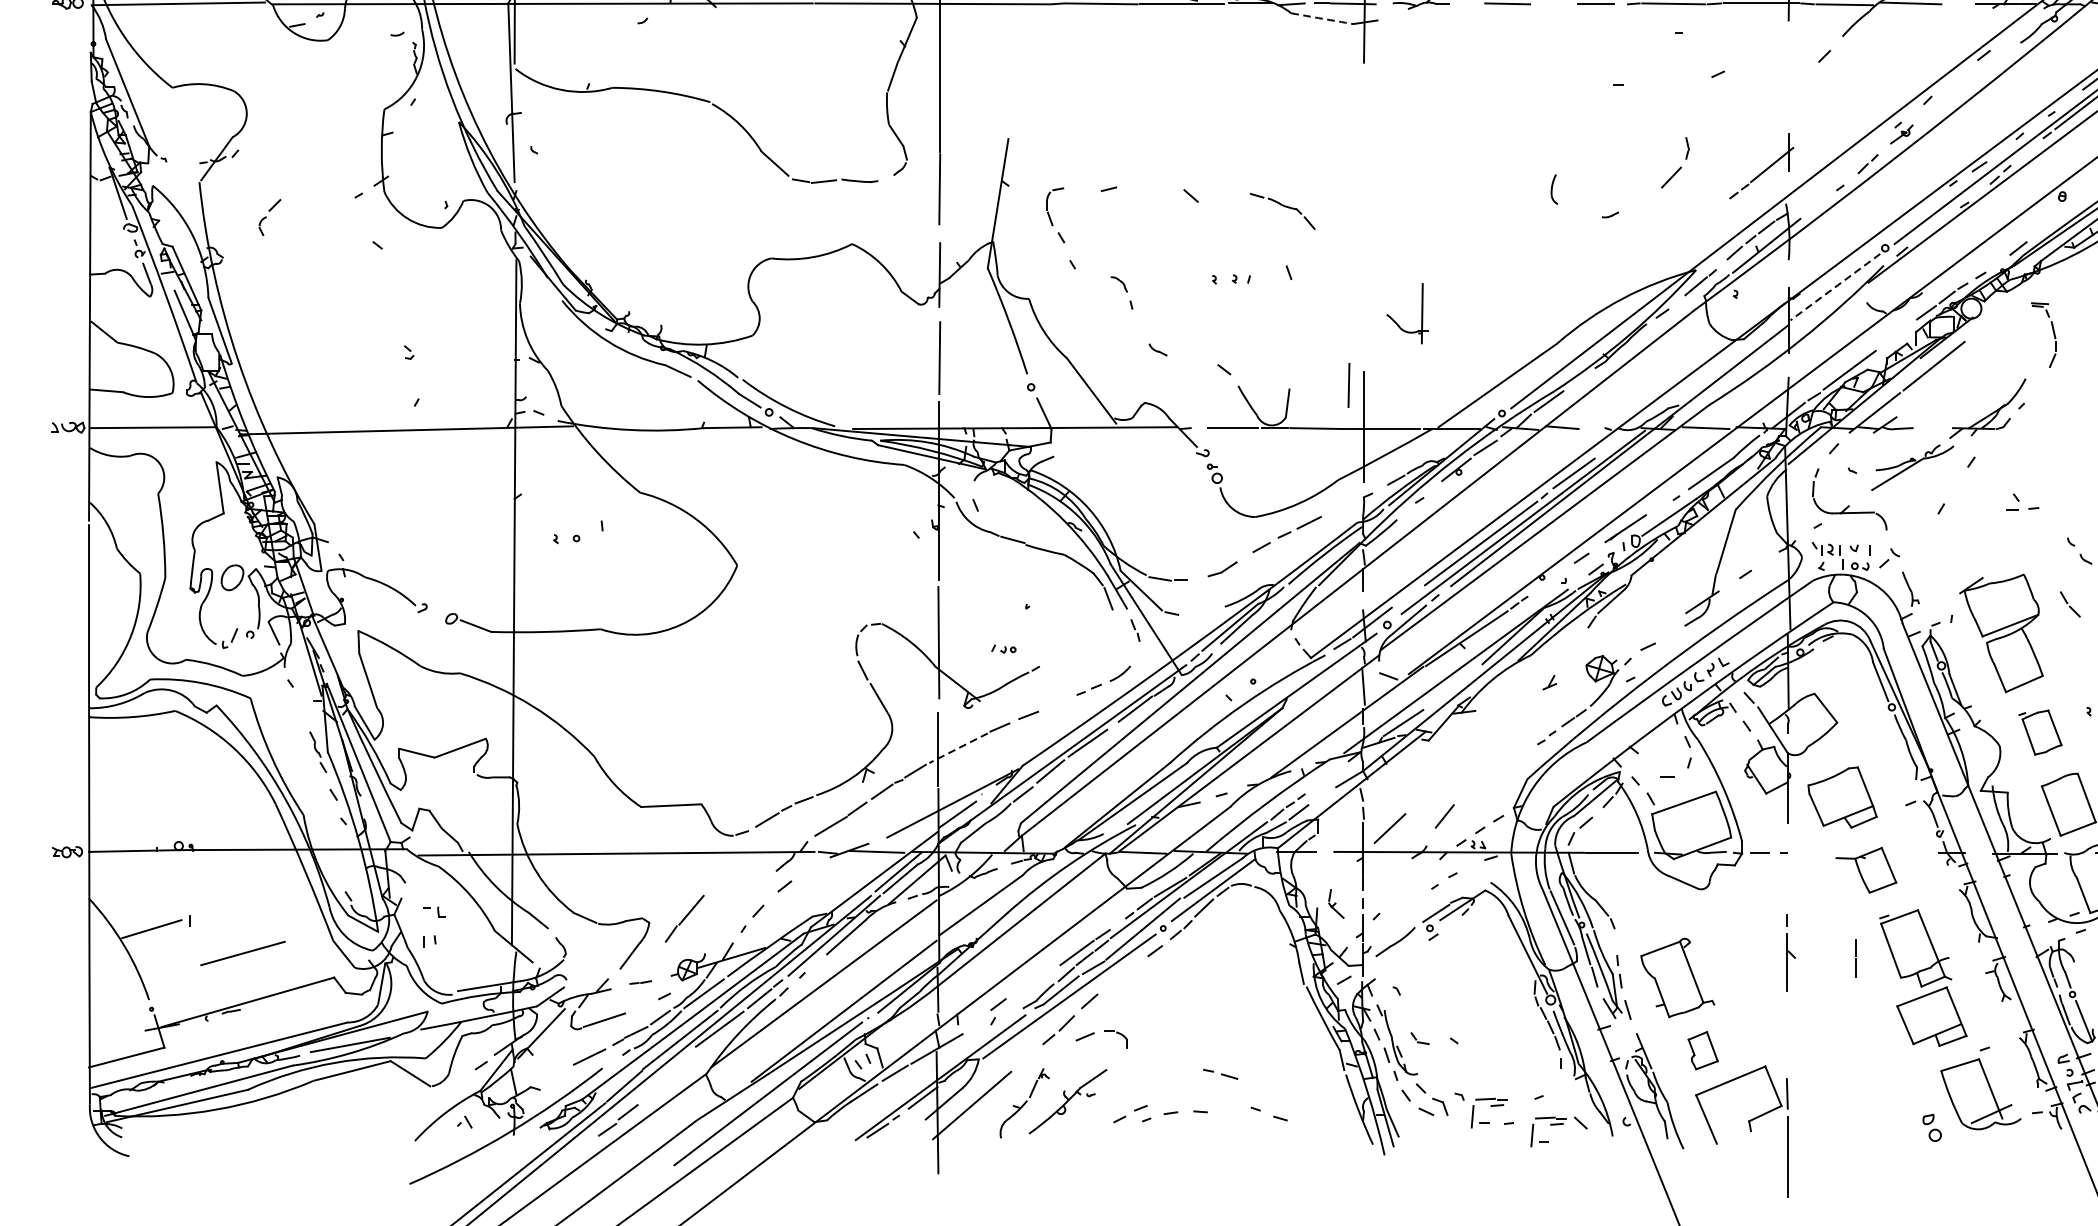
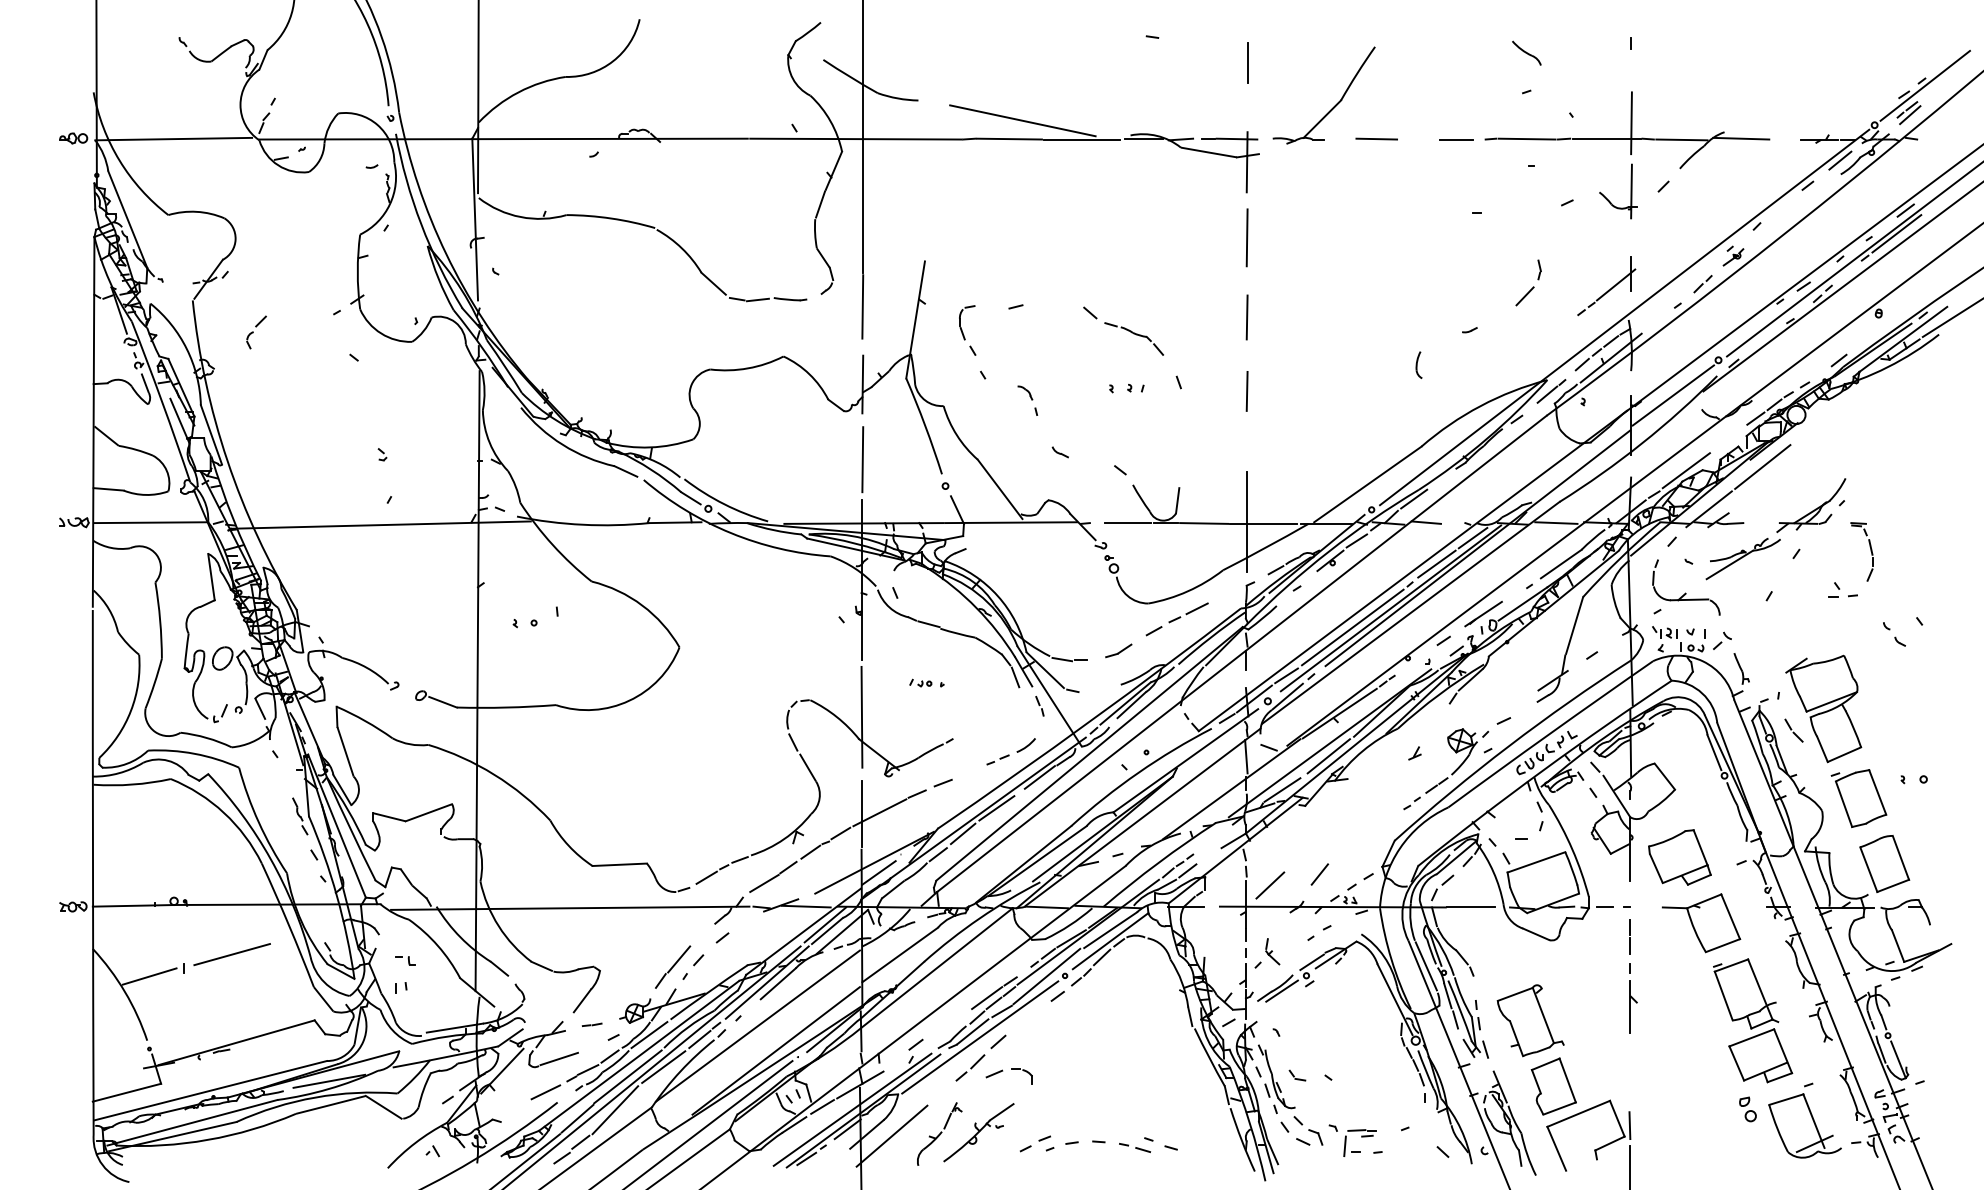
arc: (1321, 18) -> (1208, 152), dashed -> solid
line: (2020, 27) -> (1840, 160), added
line: (1363, 112) -> (1246, 237), added
part: (1553, 188) -> (1418, 364), moved
line: (1363, 200) -> (1246, 317), added
part: (1281, 210) -> (1133, 338), moved
line: (1835, 287) -> (1673, 395), dashed -> solid
part: (1421, 313) -> (1630, 191), moved
part: (2053, 334) -> (1870, 551), moved
line: (1348, 385) -> (1246, 391), moved
line: (1613, 444) -> (1472, 537), added
line: (1407, 596) -> (1286, 675), added
part: (2069, 604) -> (1793, 730), moved
part: (1003, 648) -> (920, 682), moved
line: (1454, 686) -> (1328, 756), added
part: (2039, 732) -> (1858, 798), size x1.43
line: (958, 747) -> (879, 812), dashed -> solid
part: (1866, 870) -> (1701, 923), size x1.43
part: (1336, 903) -> (1272, 951), moved
part: (685, 918) -> (673, 966), moved
line: (1402, 944) -> (1281, 990), added
line: (242, 953) -> (231, 954), moved
line: (1855, 956) -> (1629, 935), moved
part: (1702, 1050) -> (1553, 1086), size x1.67
part: (1220, 1073) -> (1134, 1147), moved
line: (928, 1076) -> (852, 1109), added
line: (666, 1077) -> (615, 1110), added
part: (1931, 1127) -> (1747, 1109), moved
part: (1548, 1131) -> (1413, 1159), removed

